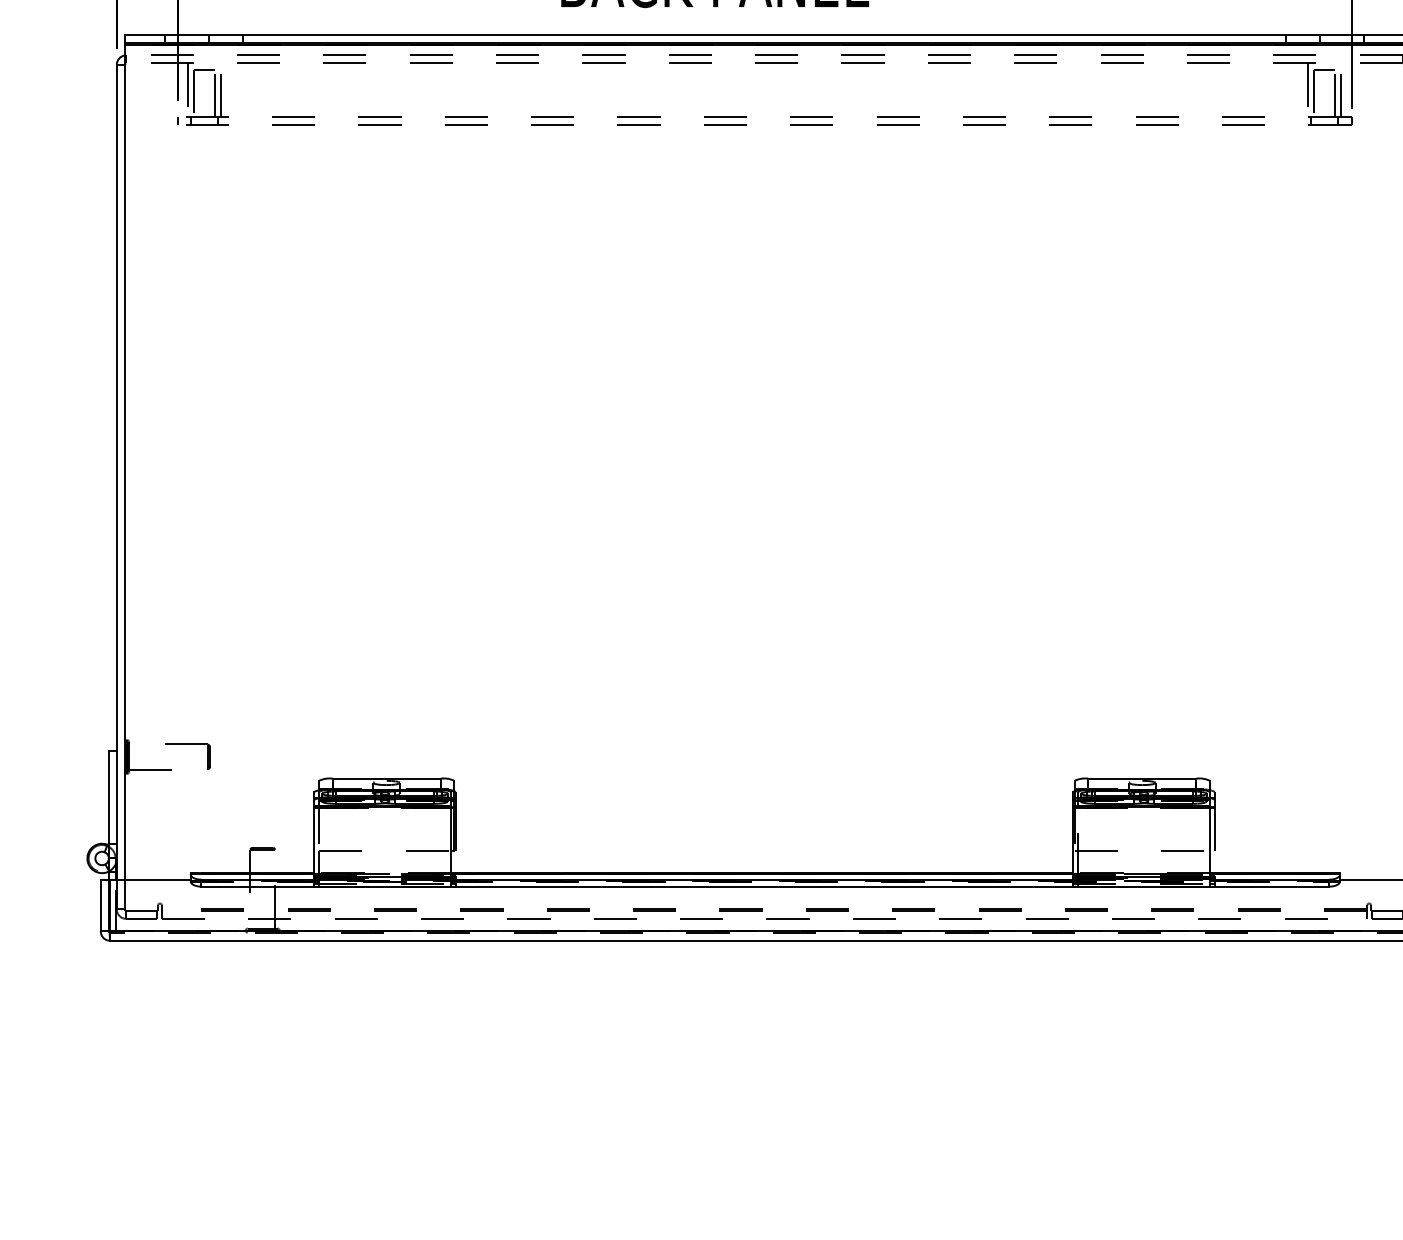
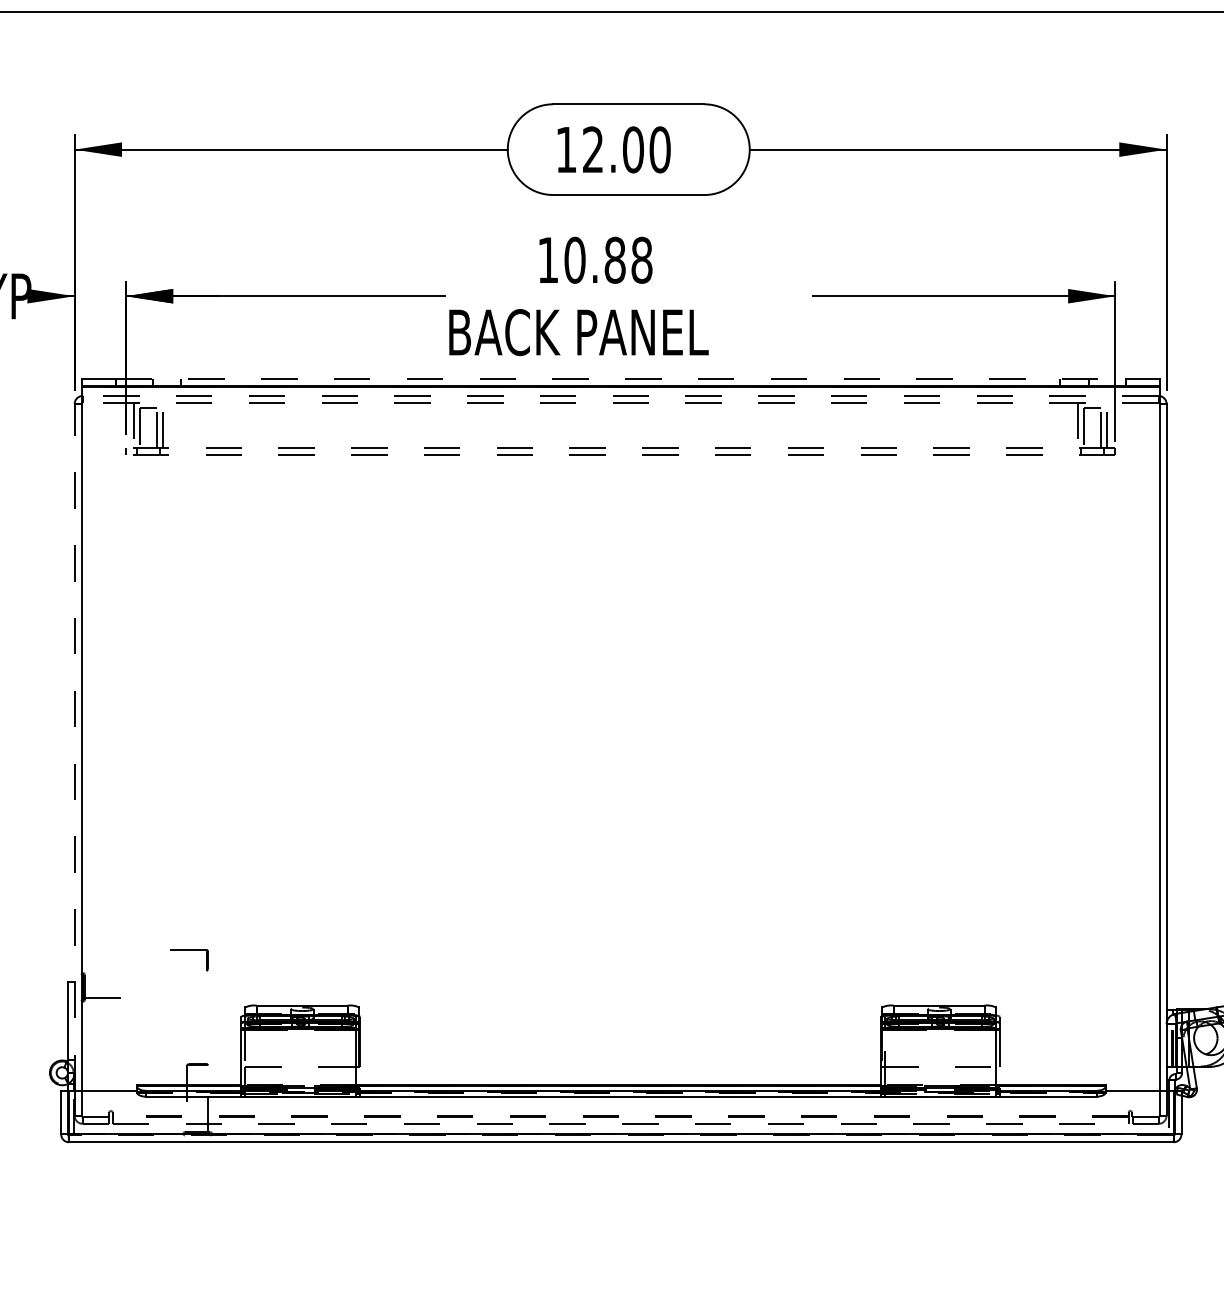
line: (765, 34) -> (621, 378), solid -> dashed
line: (116, 472) -> (74, 747), solid -> dashed
part: (187, 745) -> (189, 950), moved

